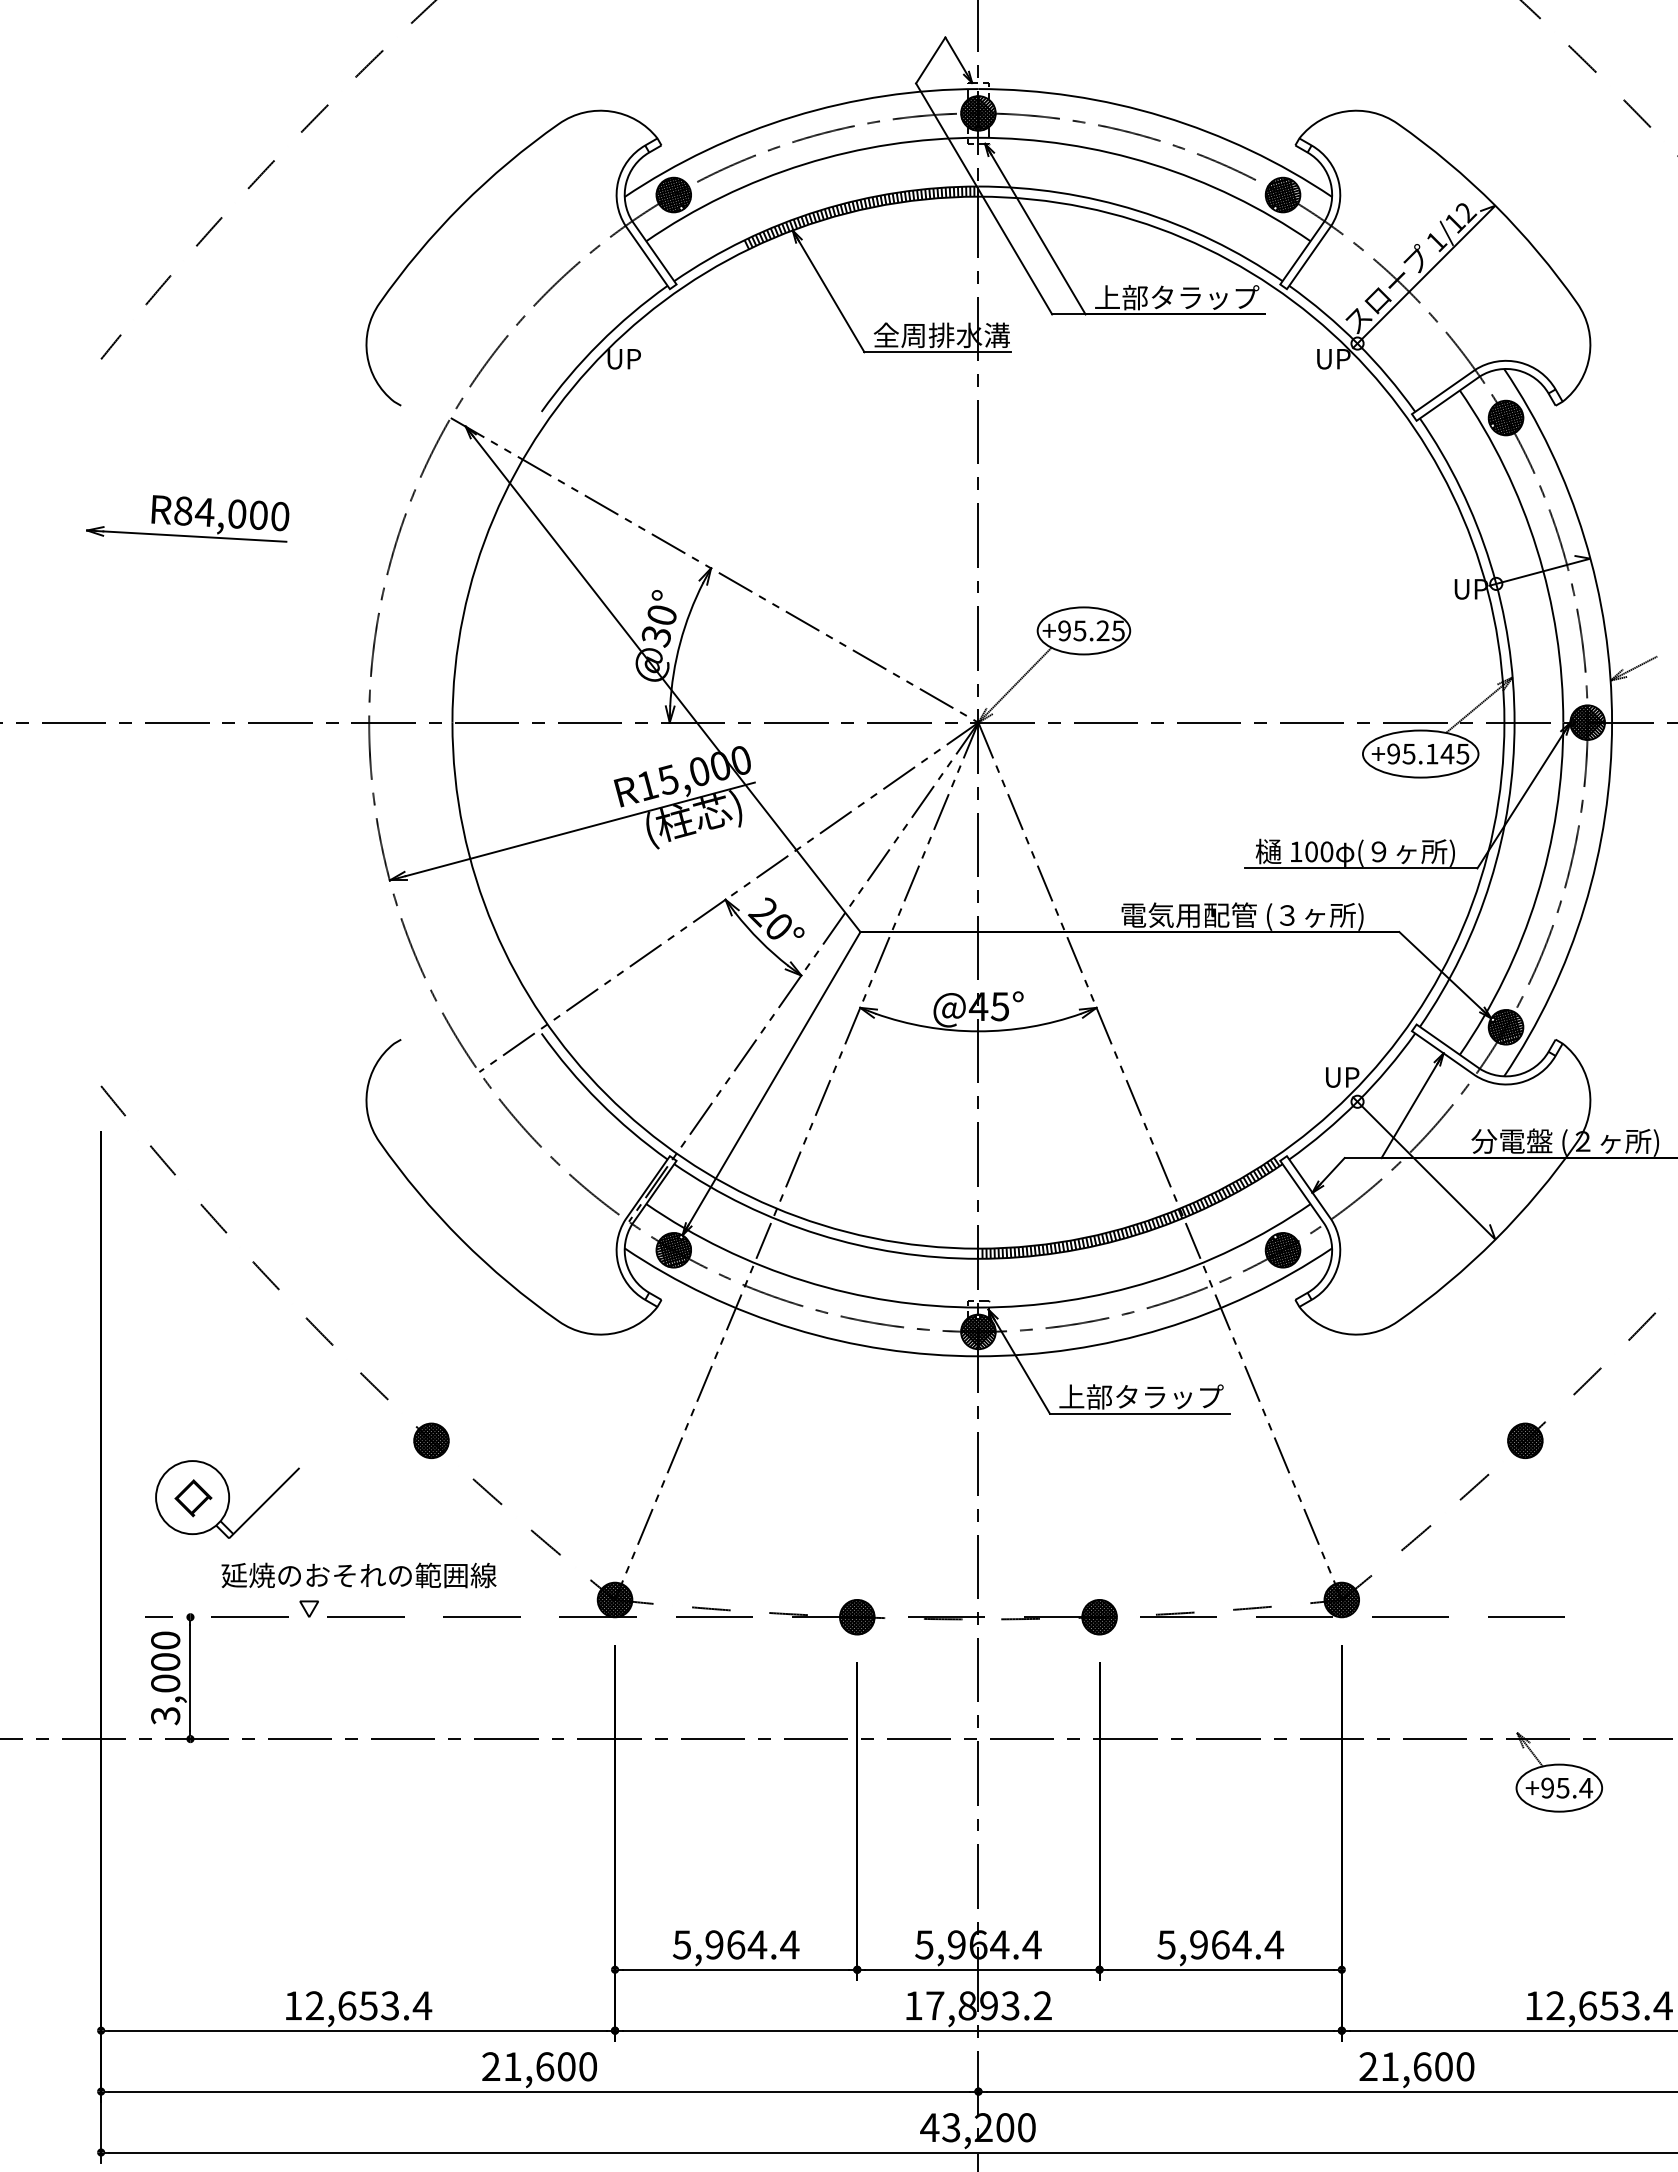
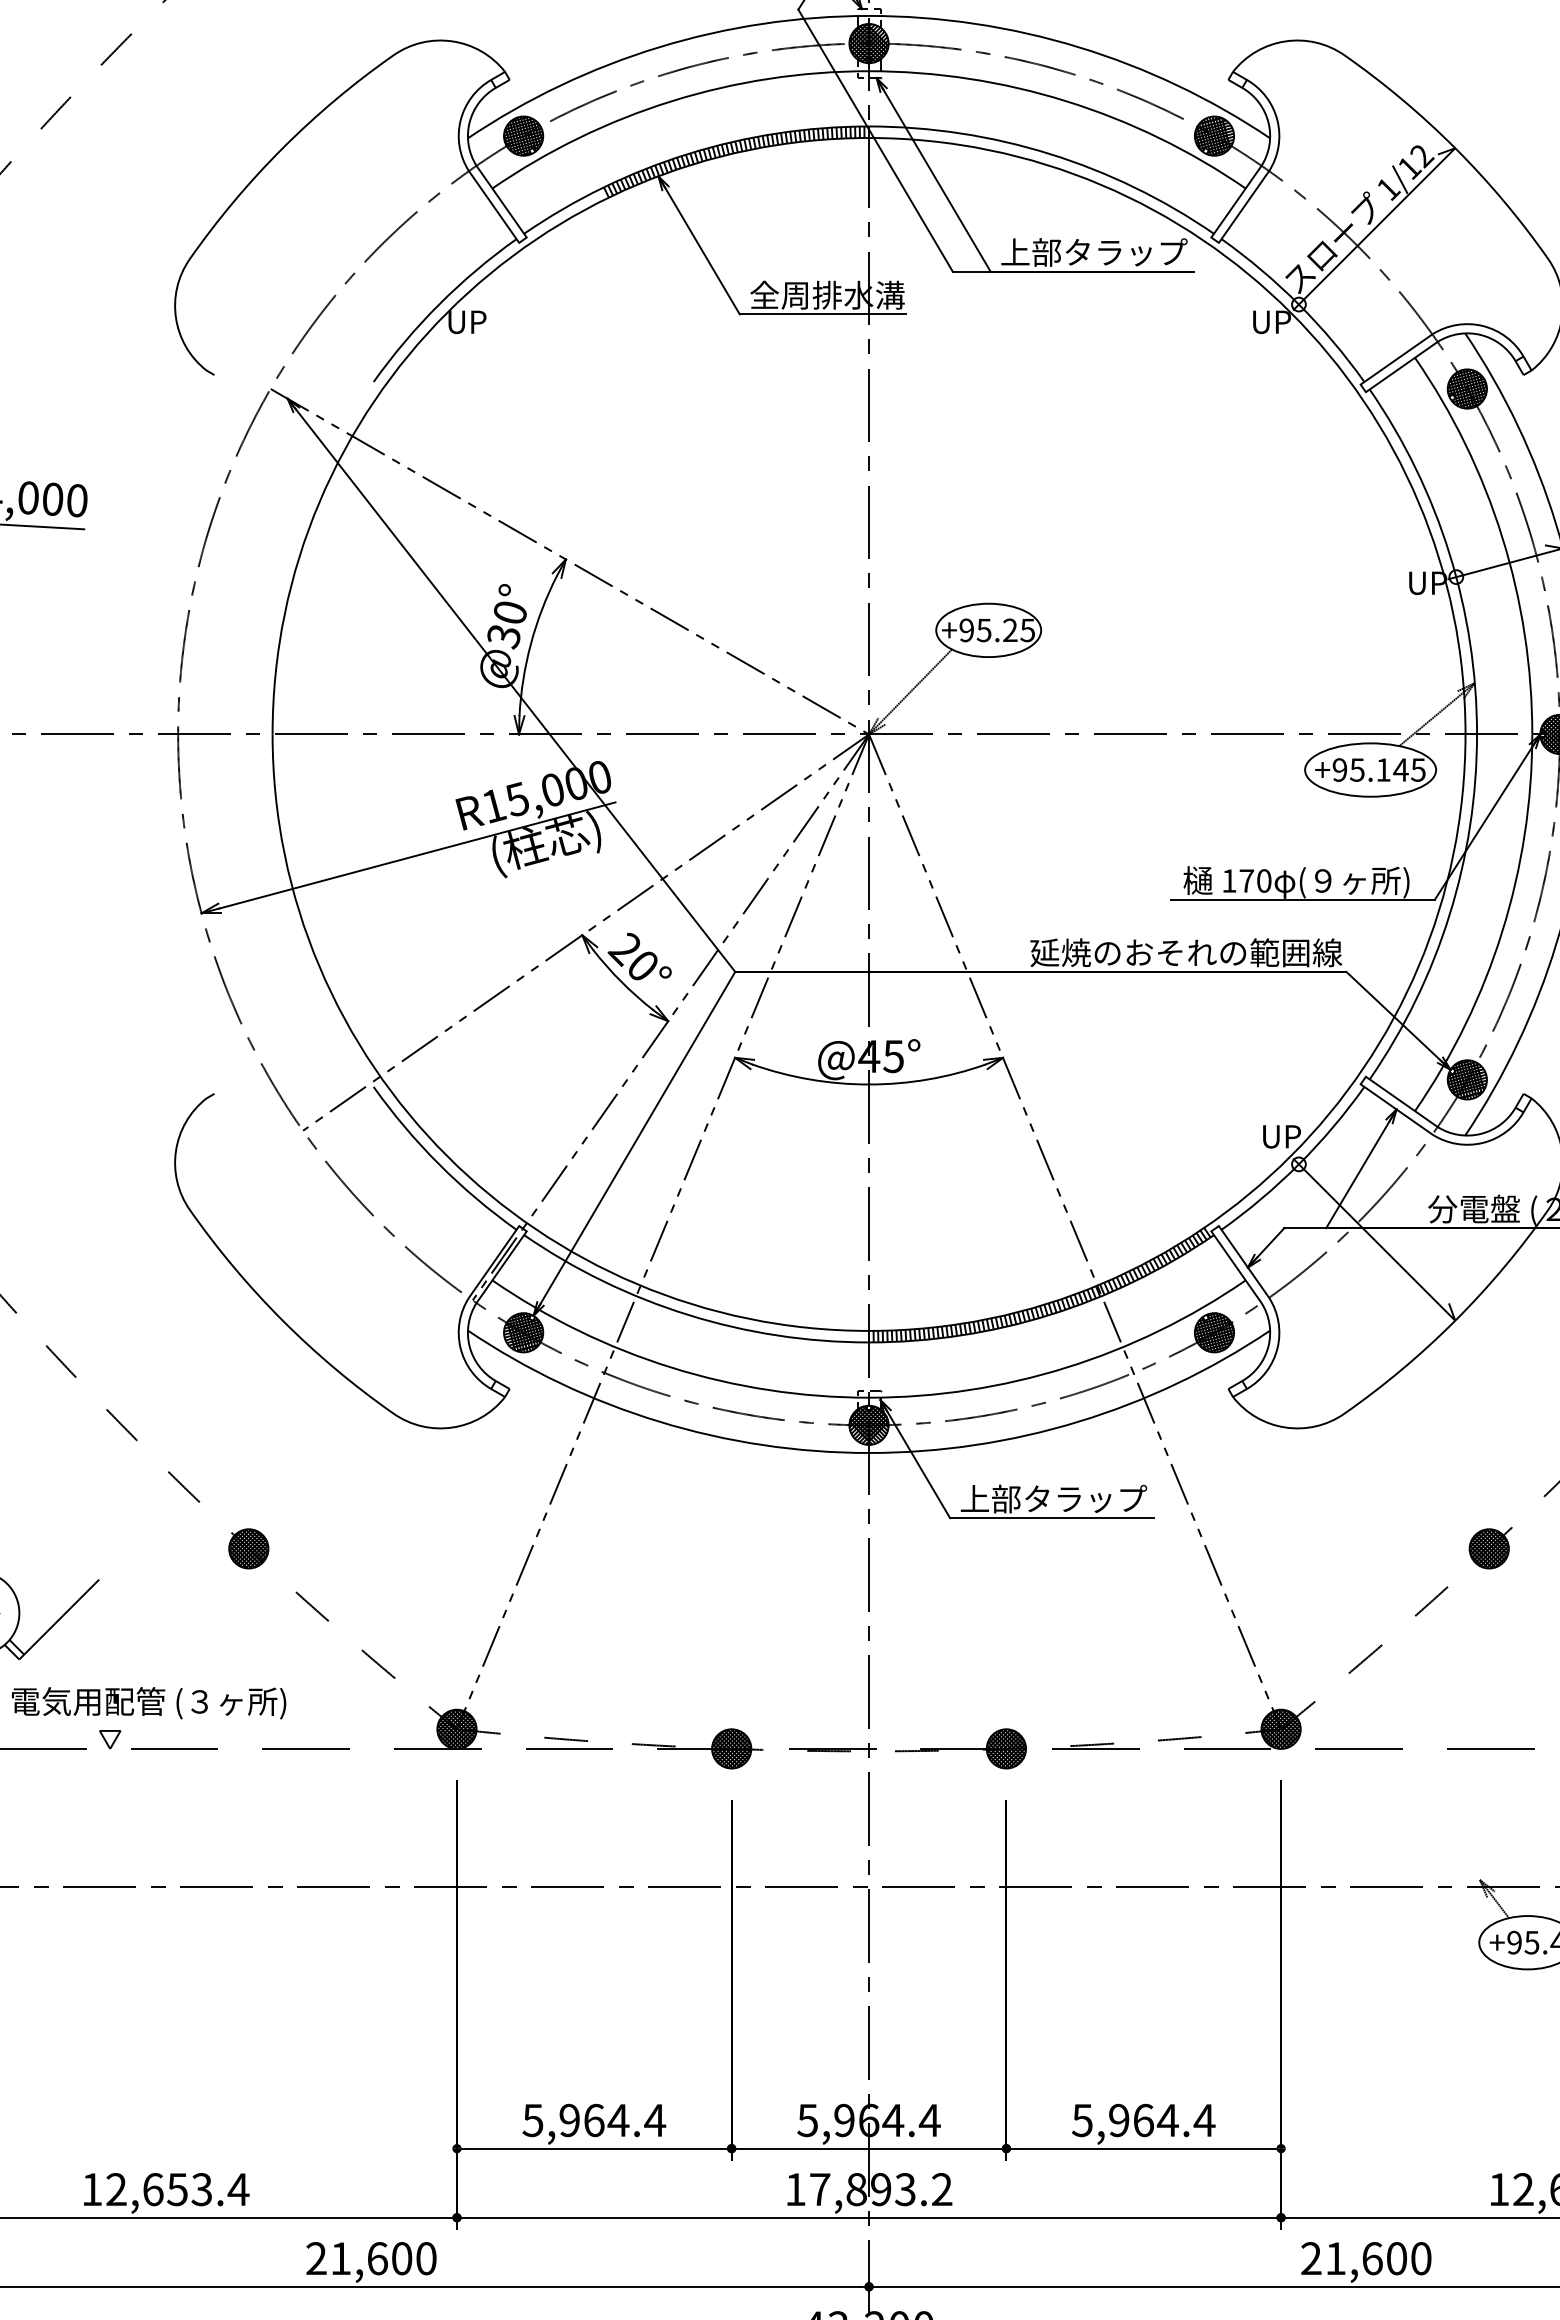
text: (1311, 851) -> (1246, 880), 100 -> 170
text: (1257, 916) -> (1185, 954), 電気用配管 (３ヶ所) -> 延焼のおそれの範囲線
text: (358, 1576) -> (166, 1702), 延焼のおそれの範囲線 -> 電気用配管 (３ヶ所)

